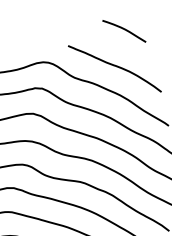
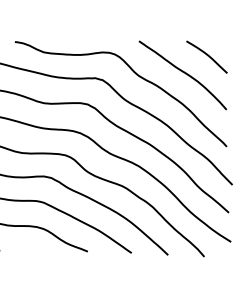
curve: (123, 29) -> (206, 55), moved

